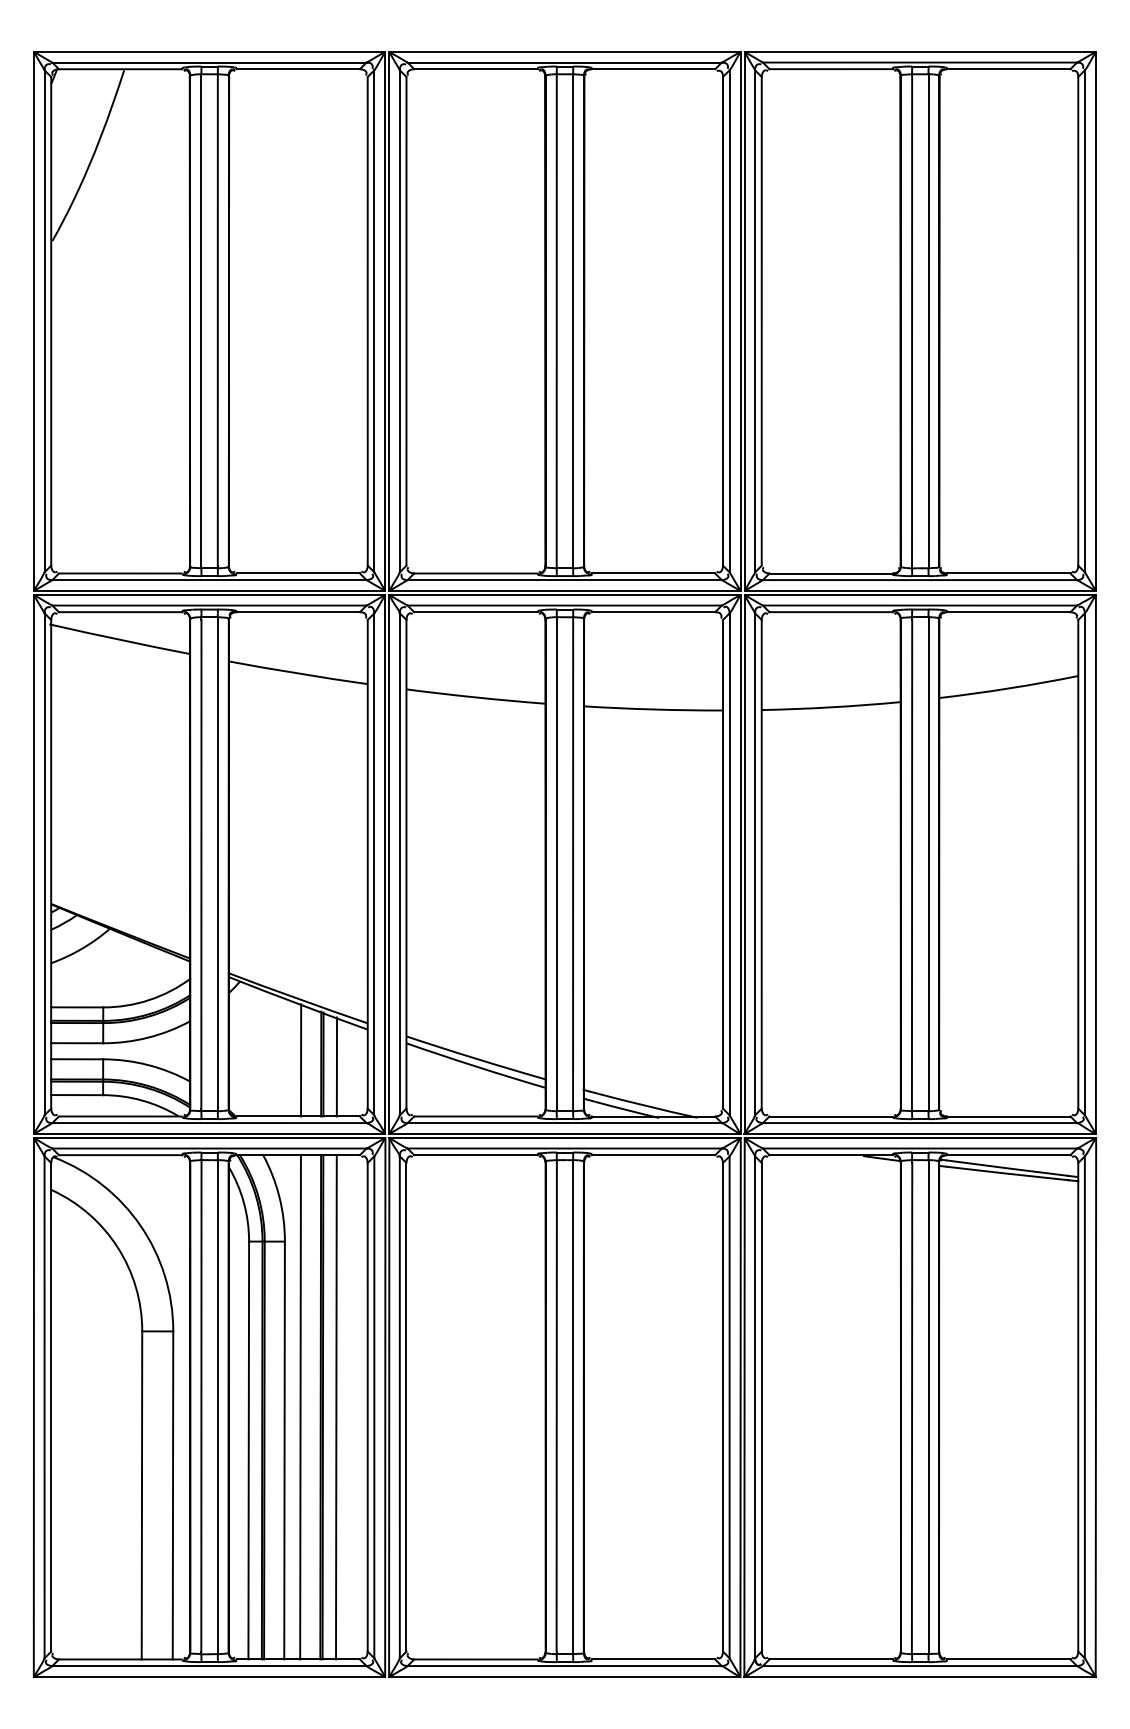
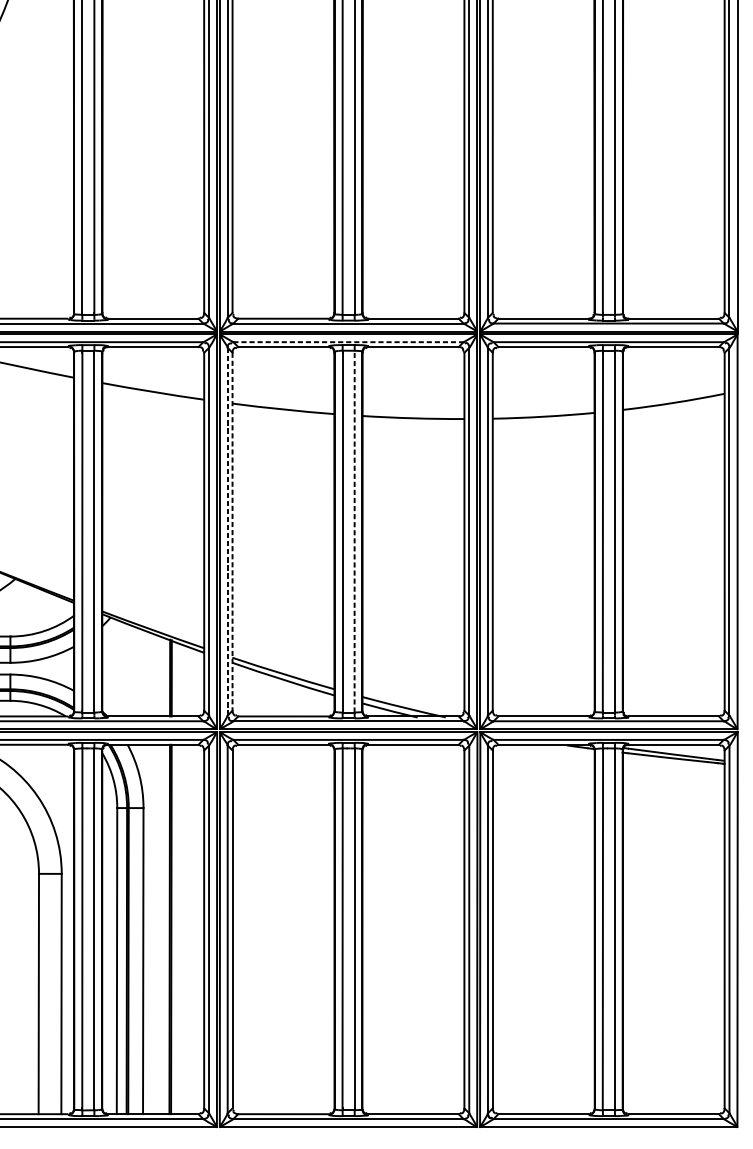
line: (565, 605) -> (349, 342), solid -> dashed
line: (399, 863) -> (227, 531), solid -> dashed
line: (406, 864) -> (232, 531), solid -> dashed
line: (573, 864) -> (354, 531), solid -> dashed
line: (301, 1060) -> (155, 675), removed
line: (336, 1066) -> (181, 679), removed
line: (300, 1407) -> (154, 929), removed
line: (336, 1407) -> (181, 929), removed

